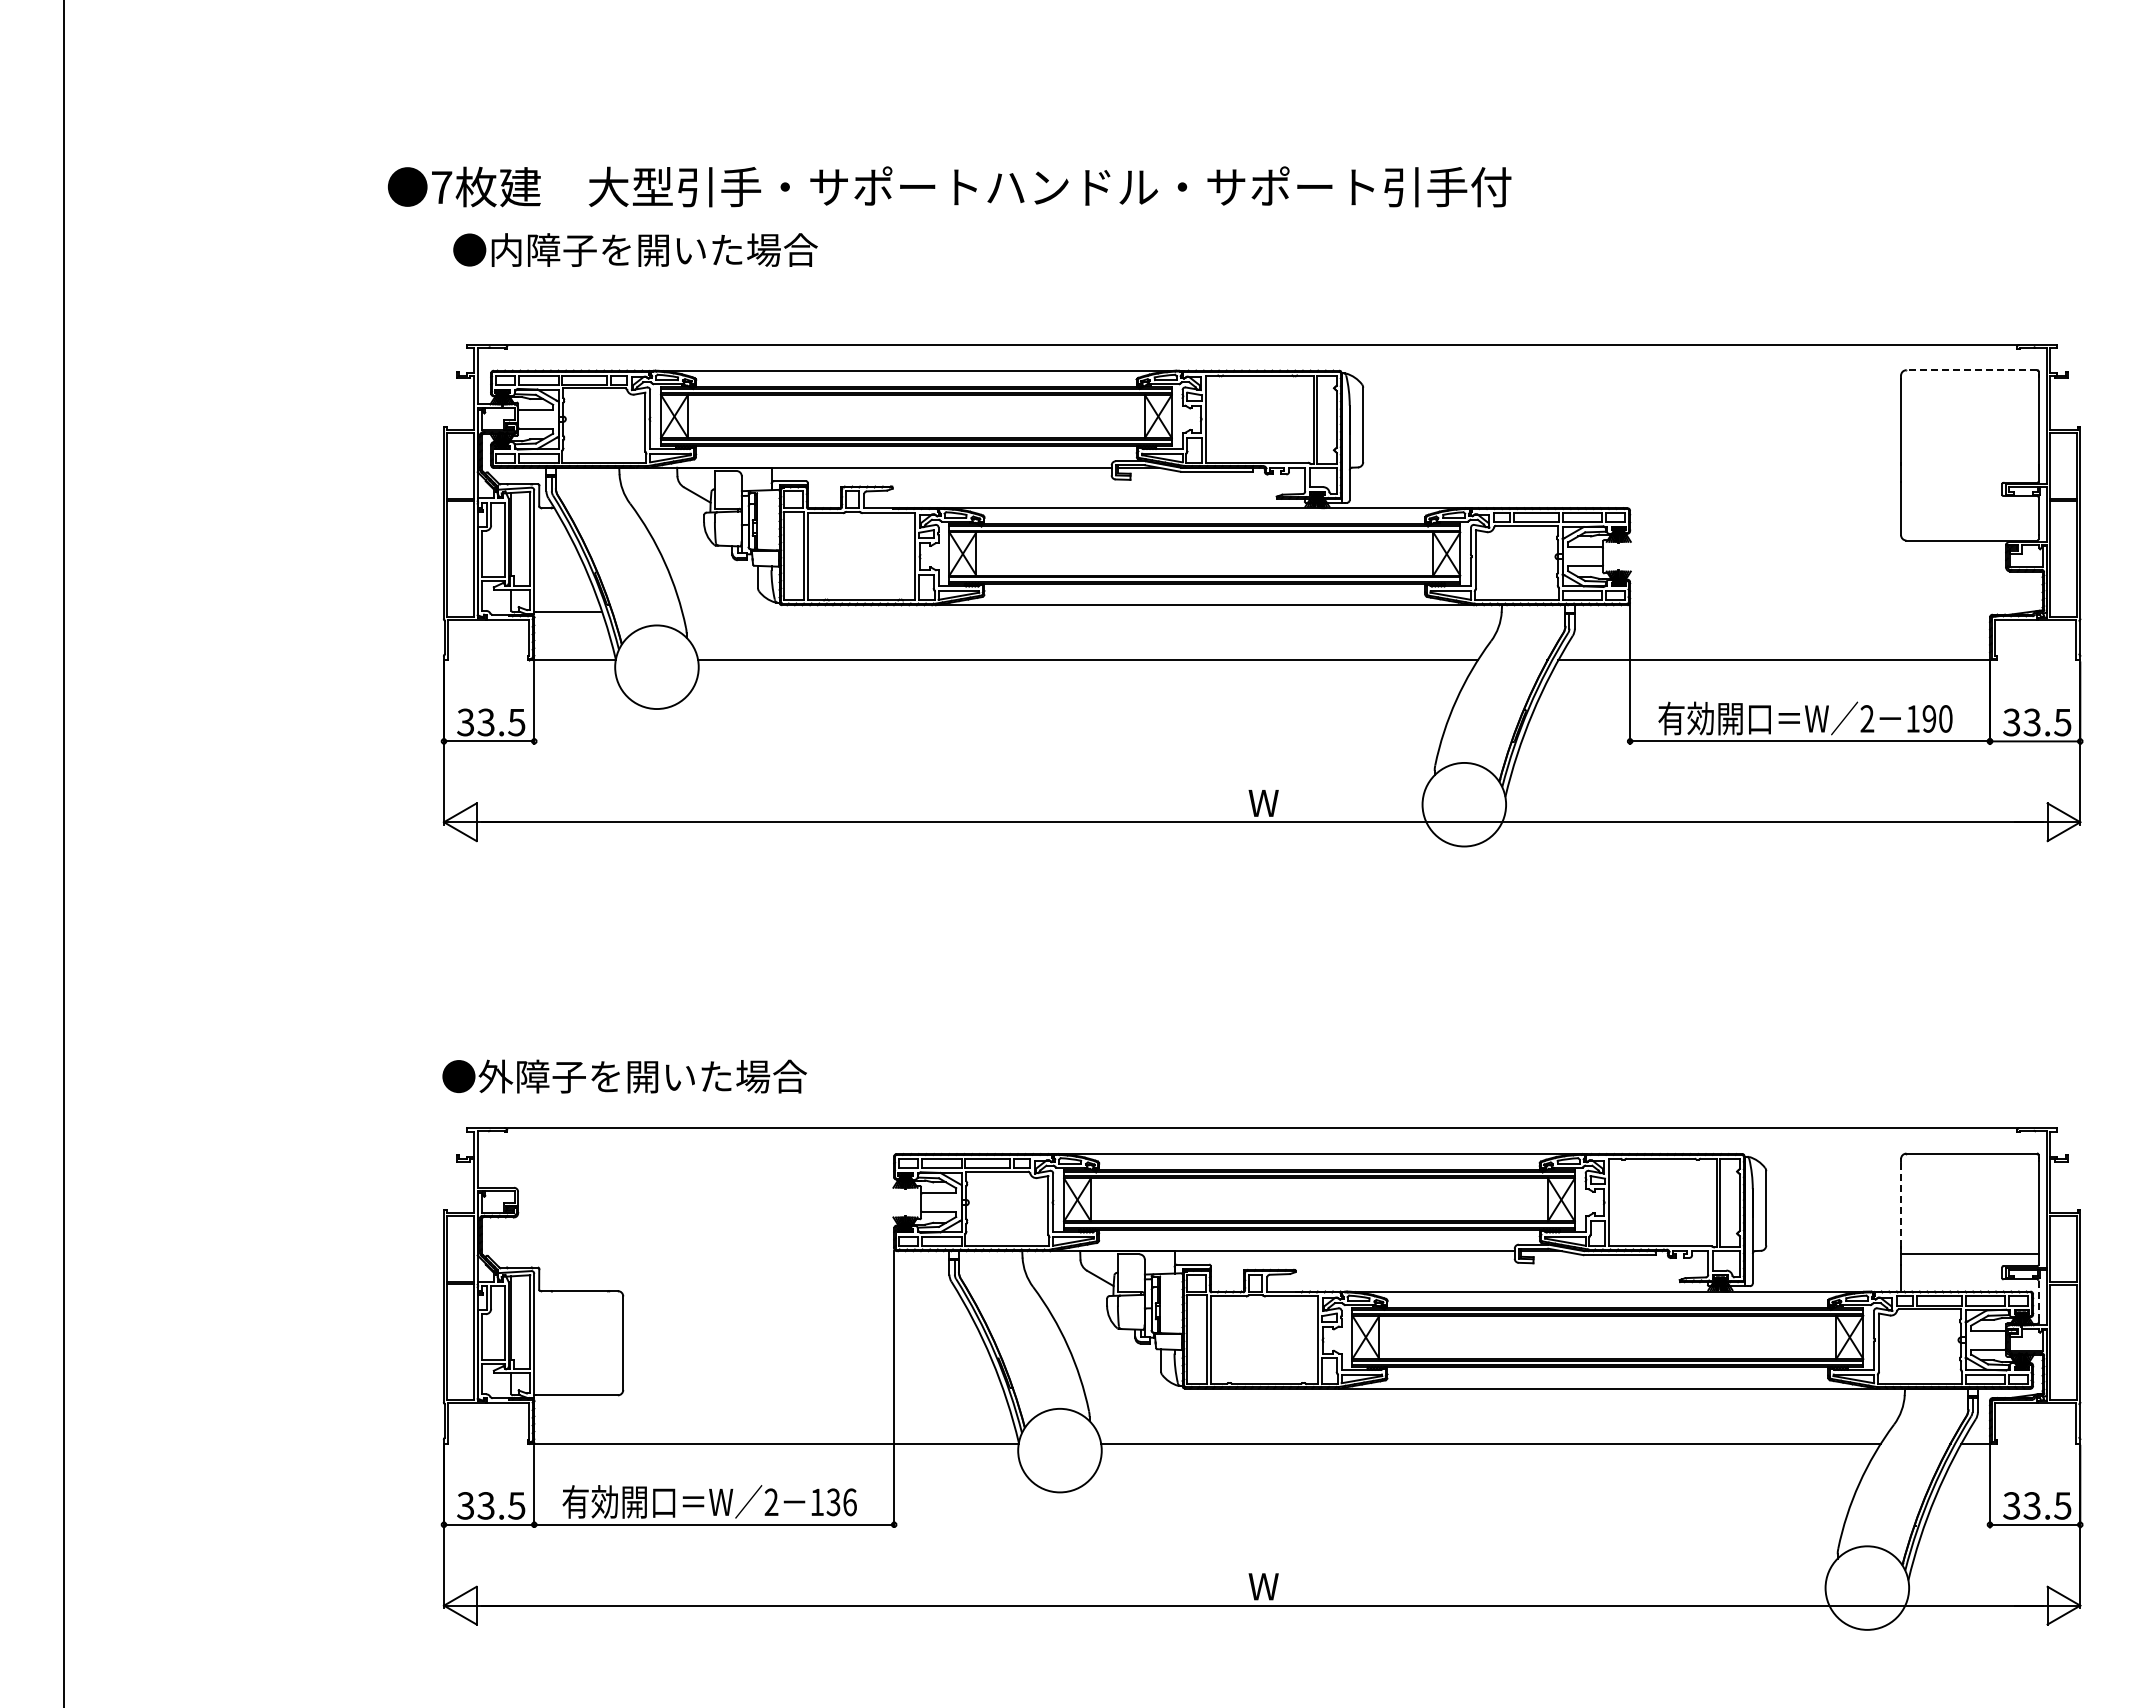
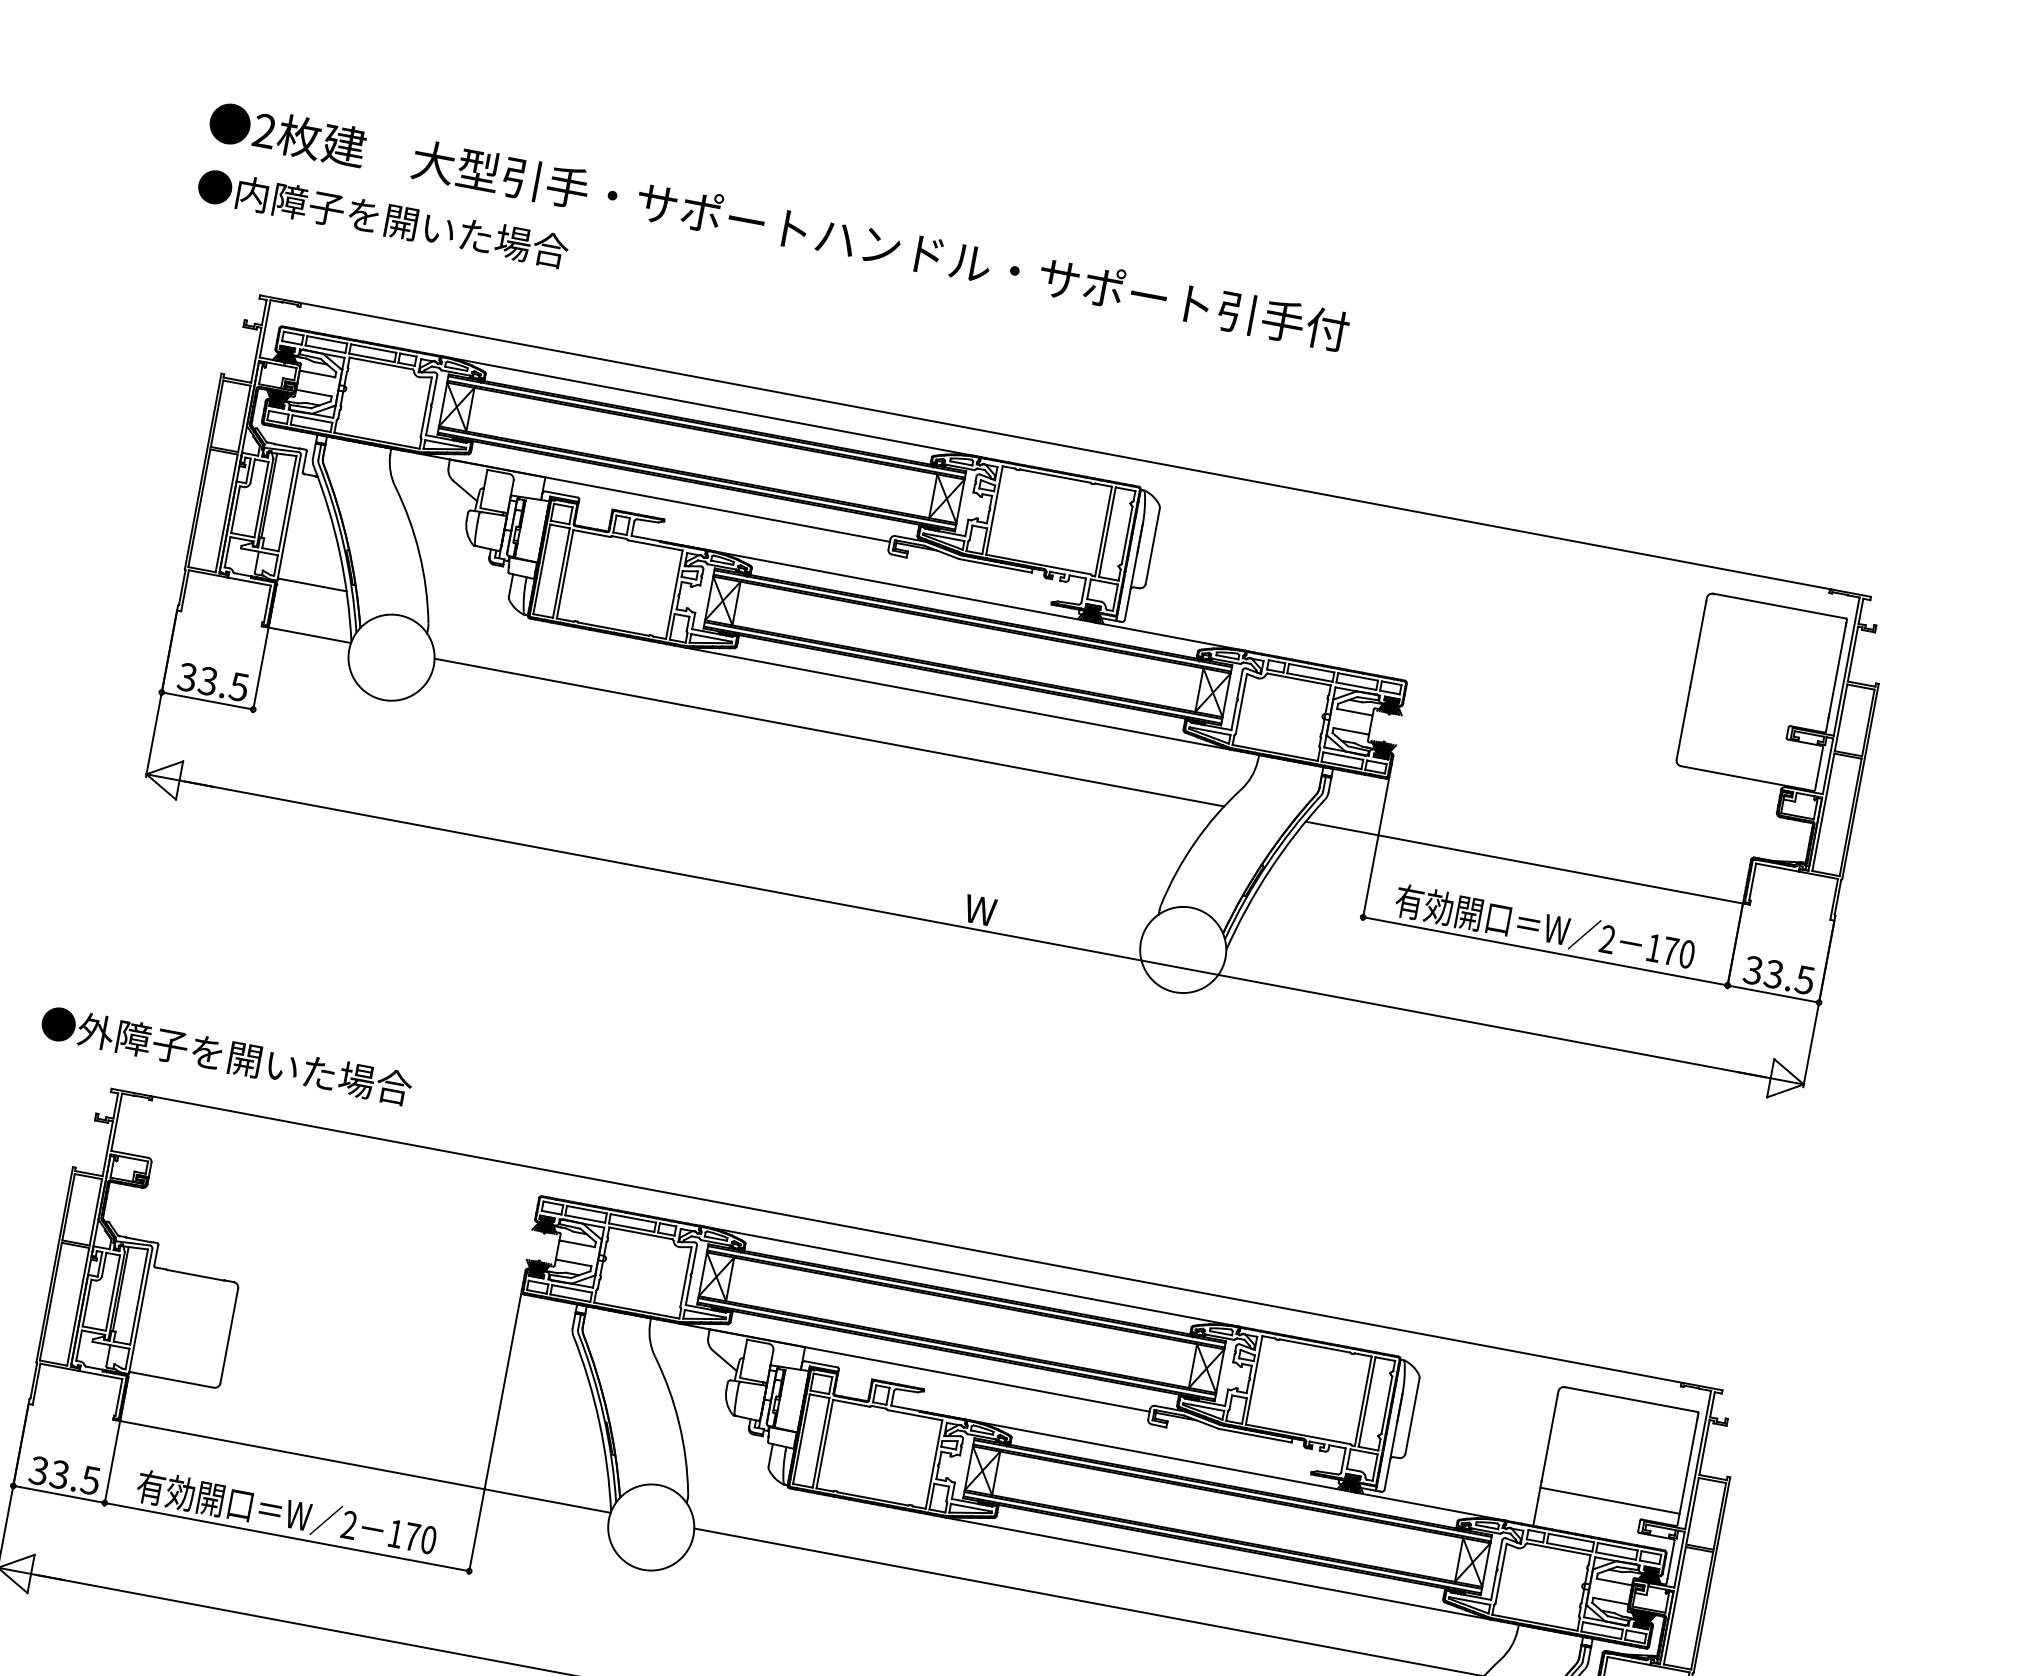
text: (441, 187) -> (264, 130), 7 -> 2
text: (635, 249) -> (383, 218), moved
line: (1971, 370) -> (1779, 606), dashed -> solid
text: (1929, 718) -> (1670, 950), 190 -> 170
text: (624, 1076) -> (226, 1055), moved
line: (1901, 1203) -> (1550, 1436), dashed -> solid
line: (2038, 1299) -> (1670, 1559), dashed -> solid
text: (841, 1502) -> (420, 1538), 136 -> 170

